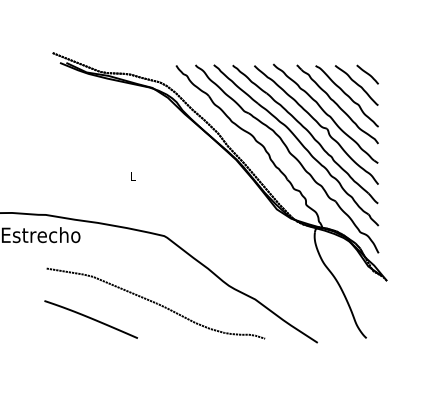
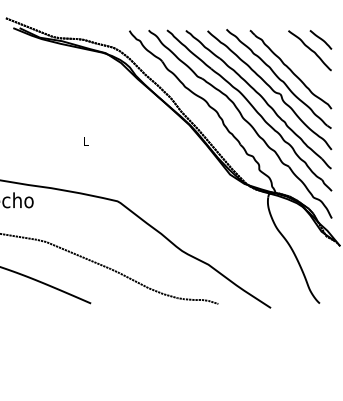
curve: (346, 95) -> (299, 60), removed

